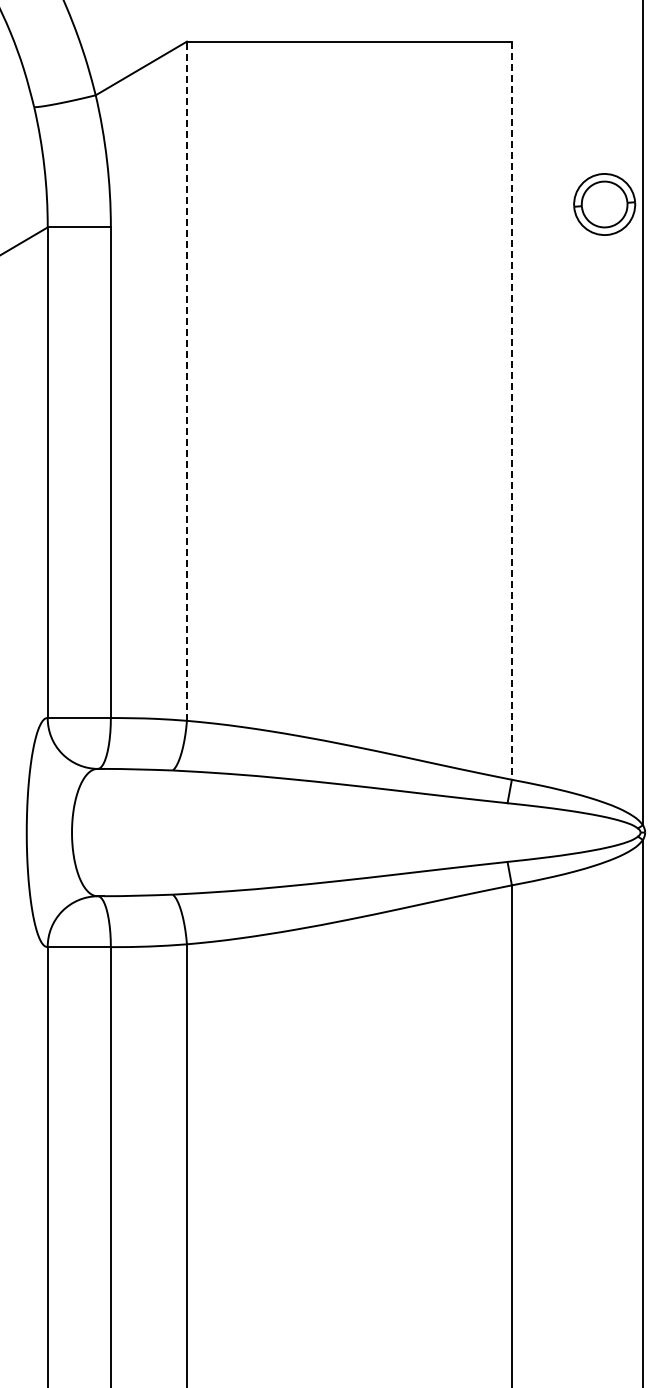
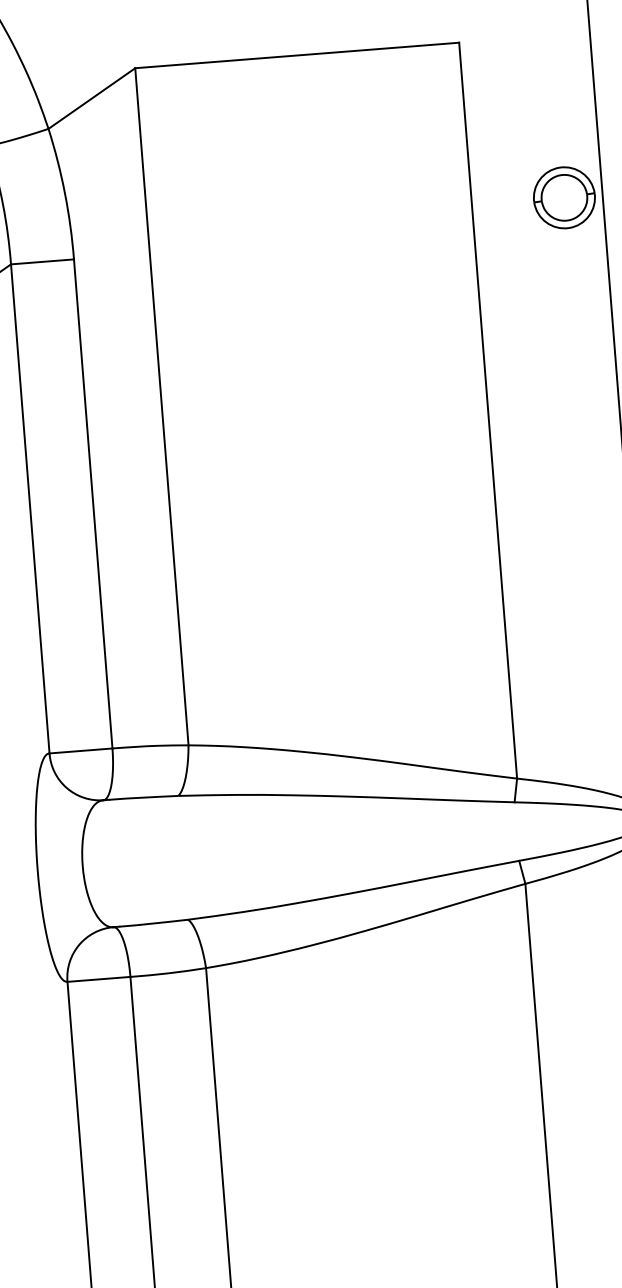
line: (186, 381) -> (161, 407), dashed -> solid
line: (511, 411) -> (487, 411), dashed -> solid

